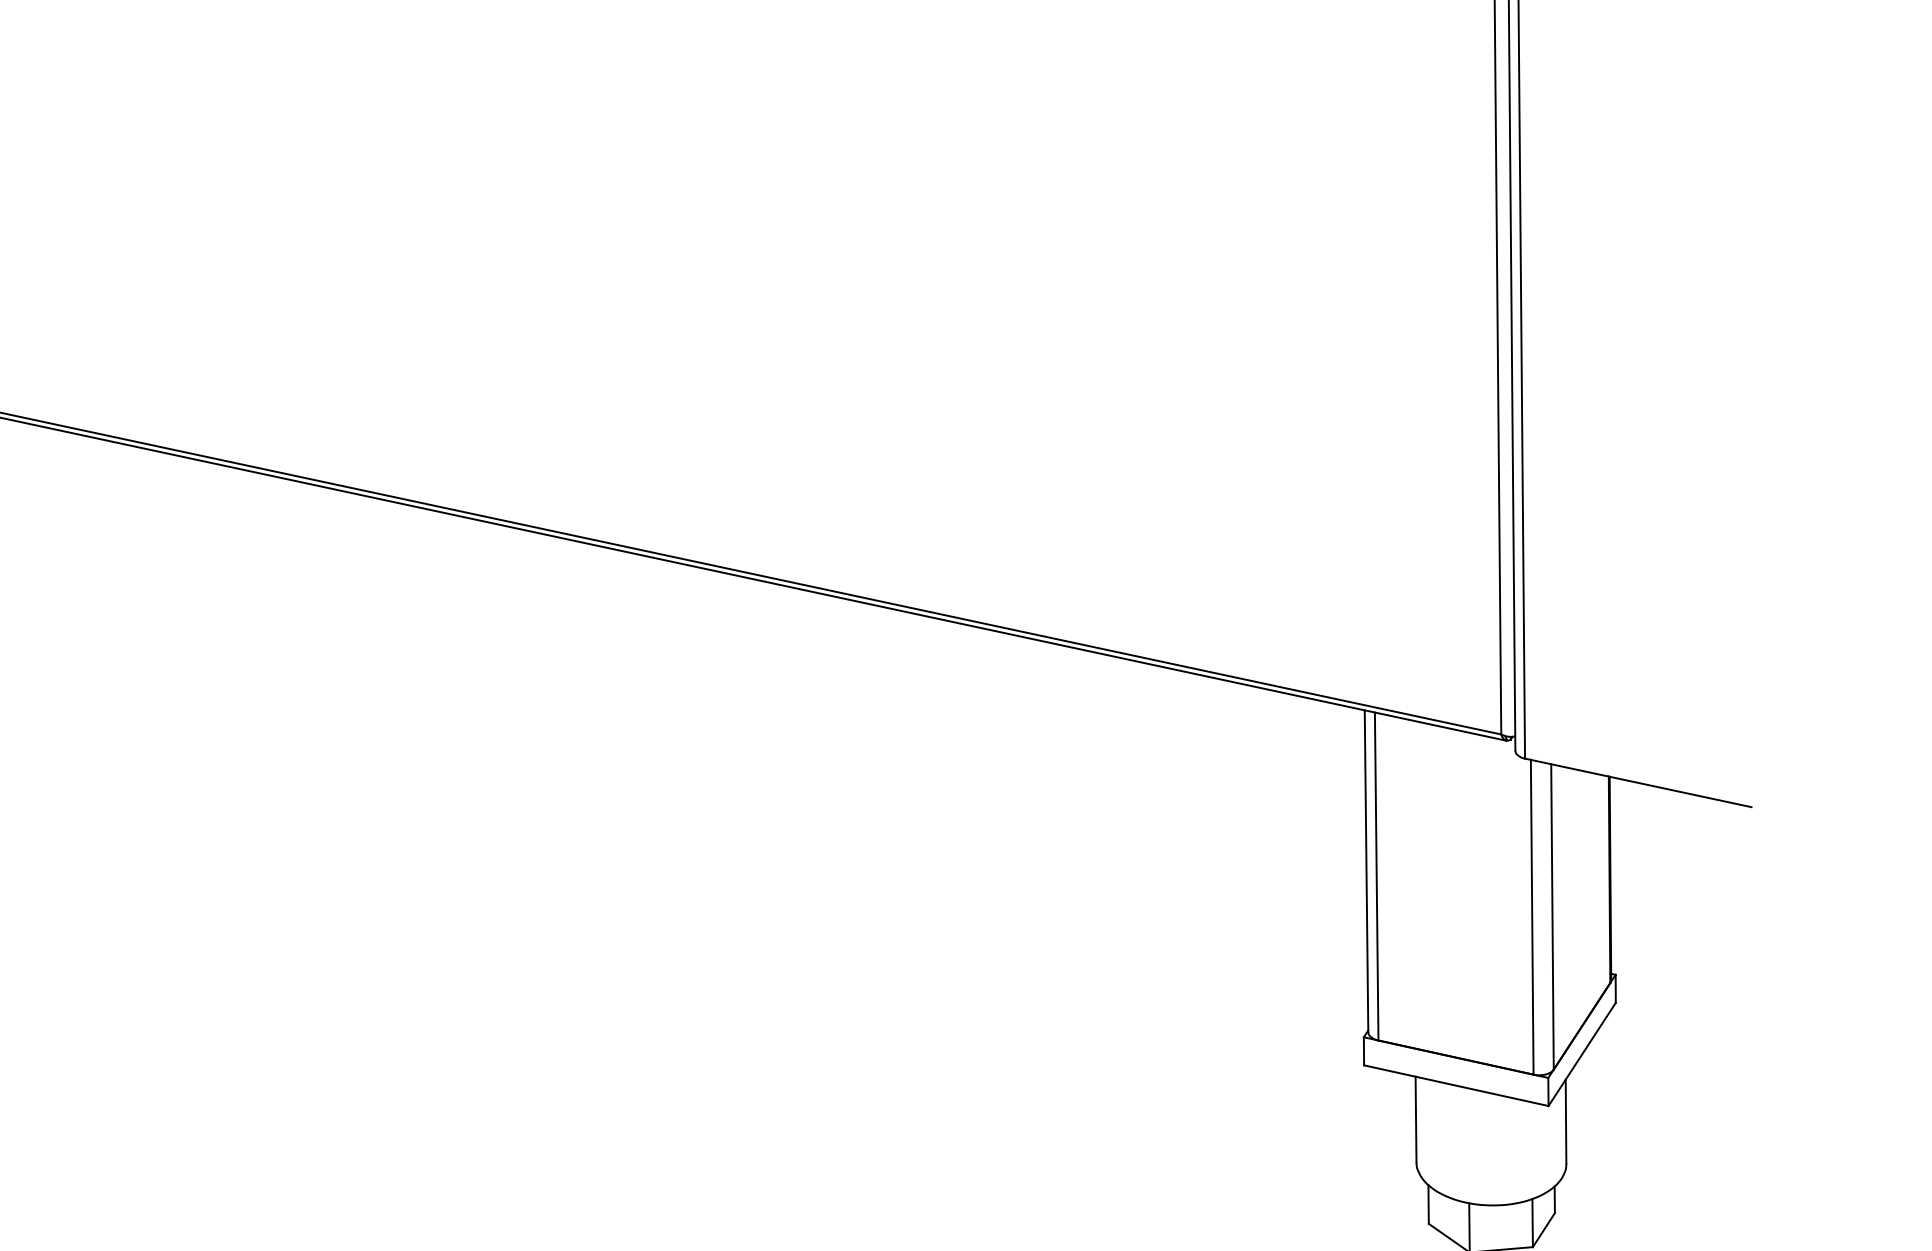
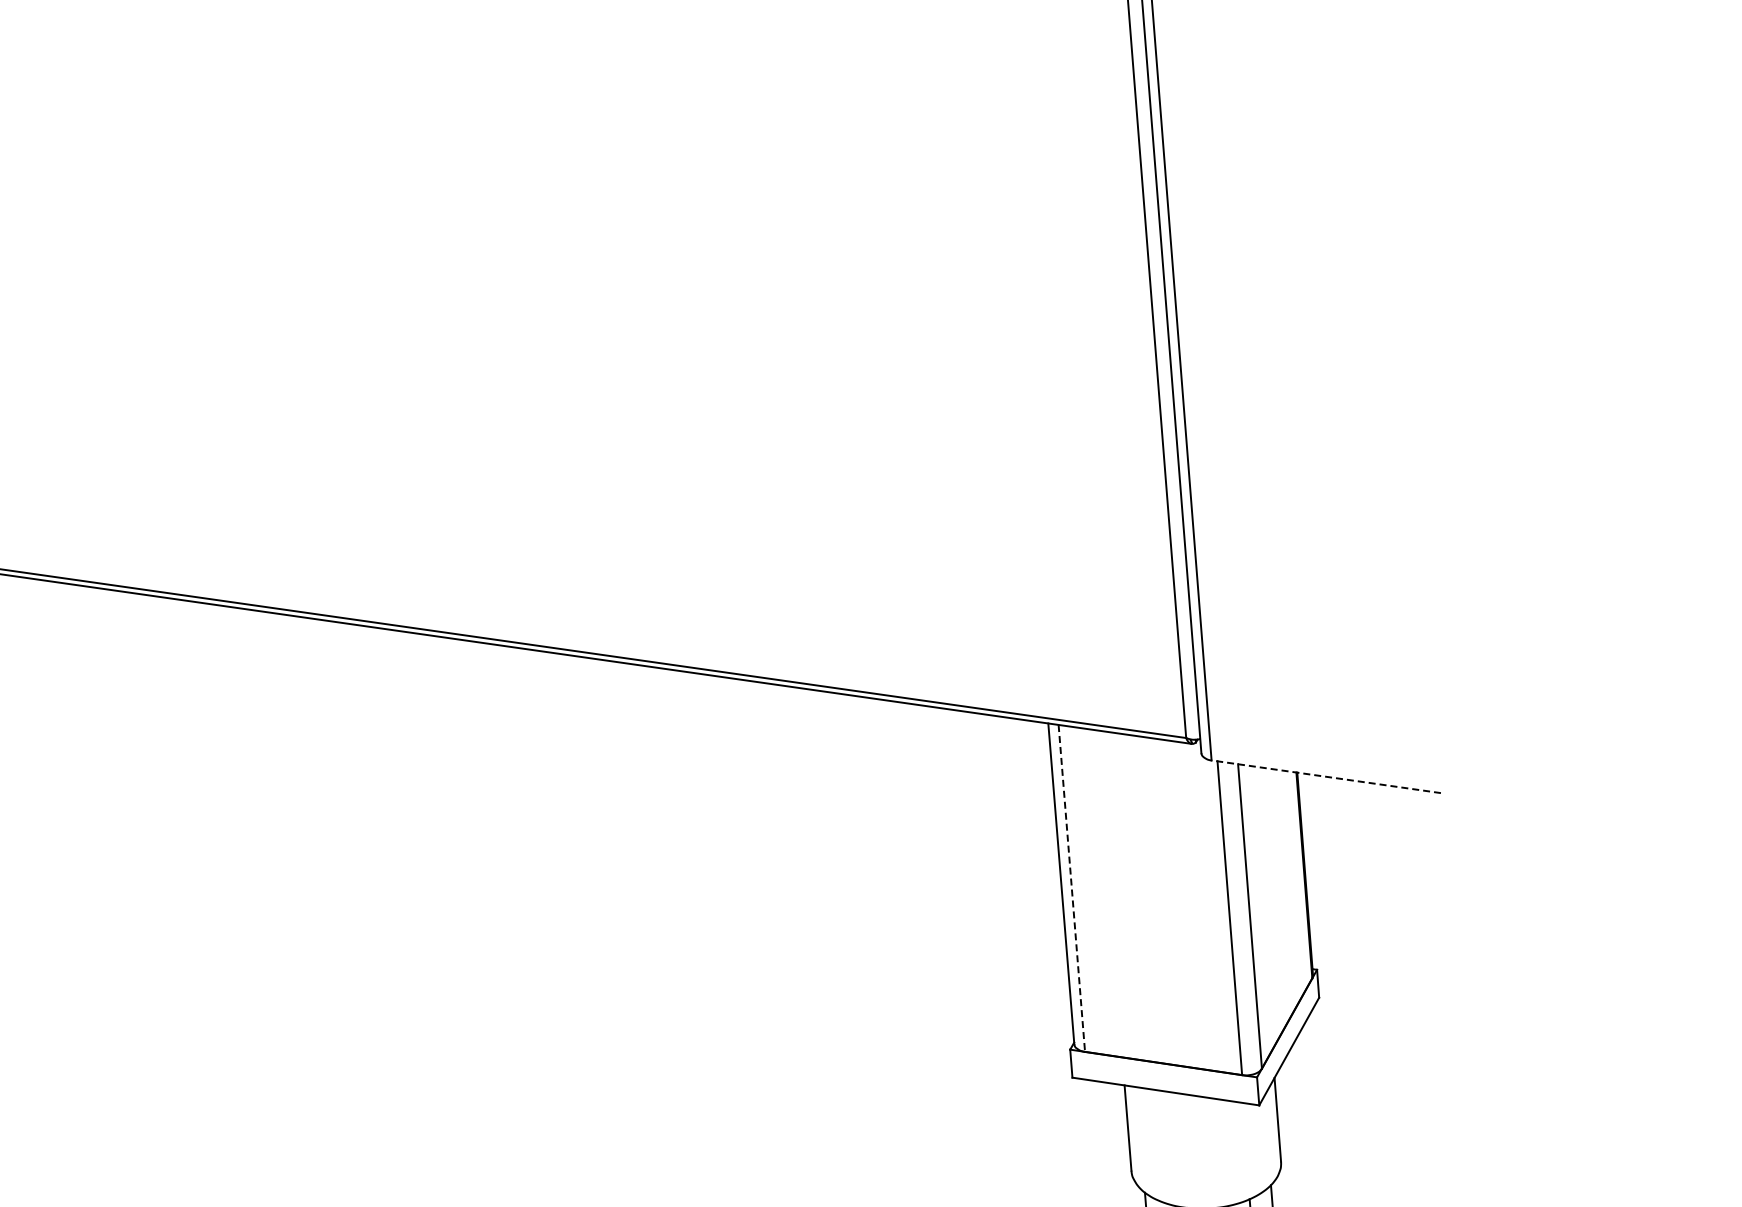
line: (1638, 782) -> (1326, 776), solid -> dashed
line: (1376, 876) -> (1071, 888), solid -> dashed

